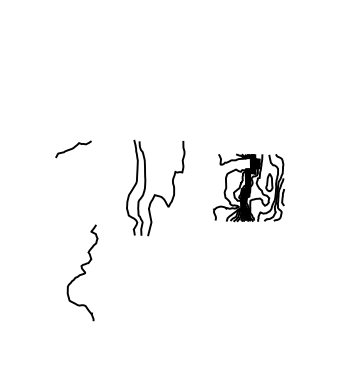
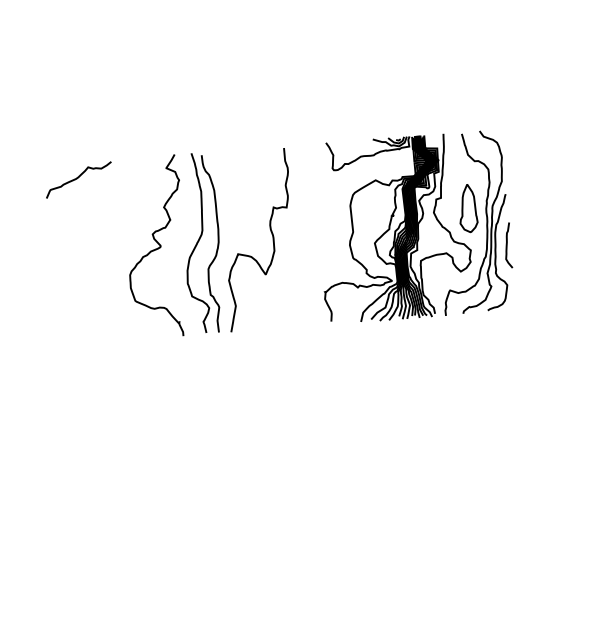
part: (248, 187) -> (413, 226), size x1.43
curve: (83, 272) -> (157, 245), moved

